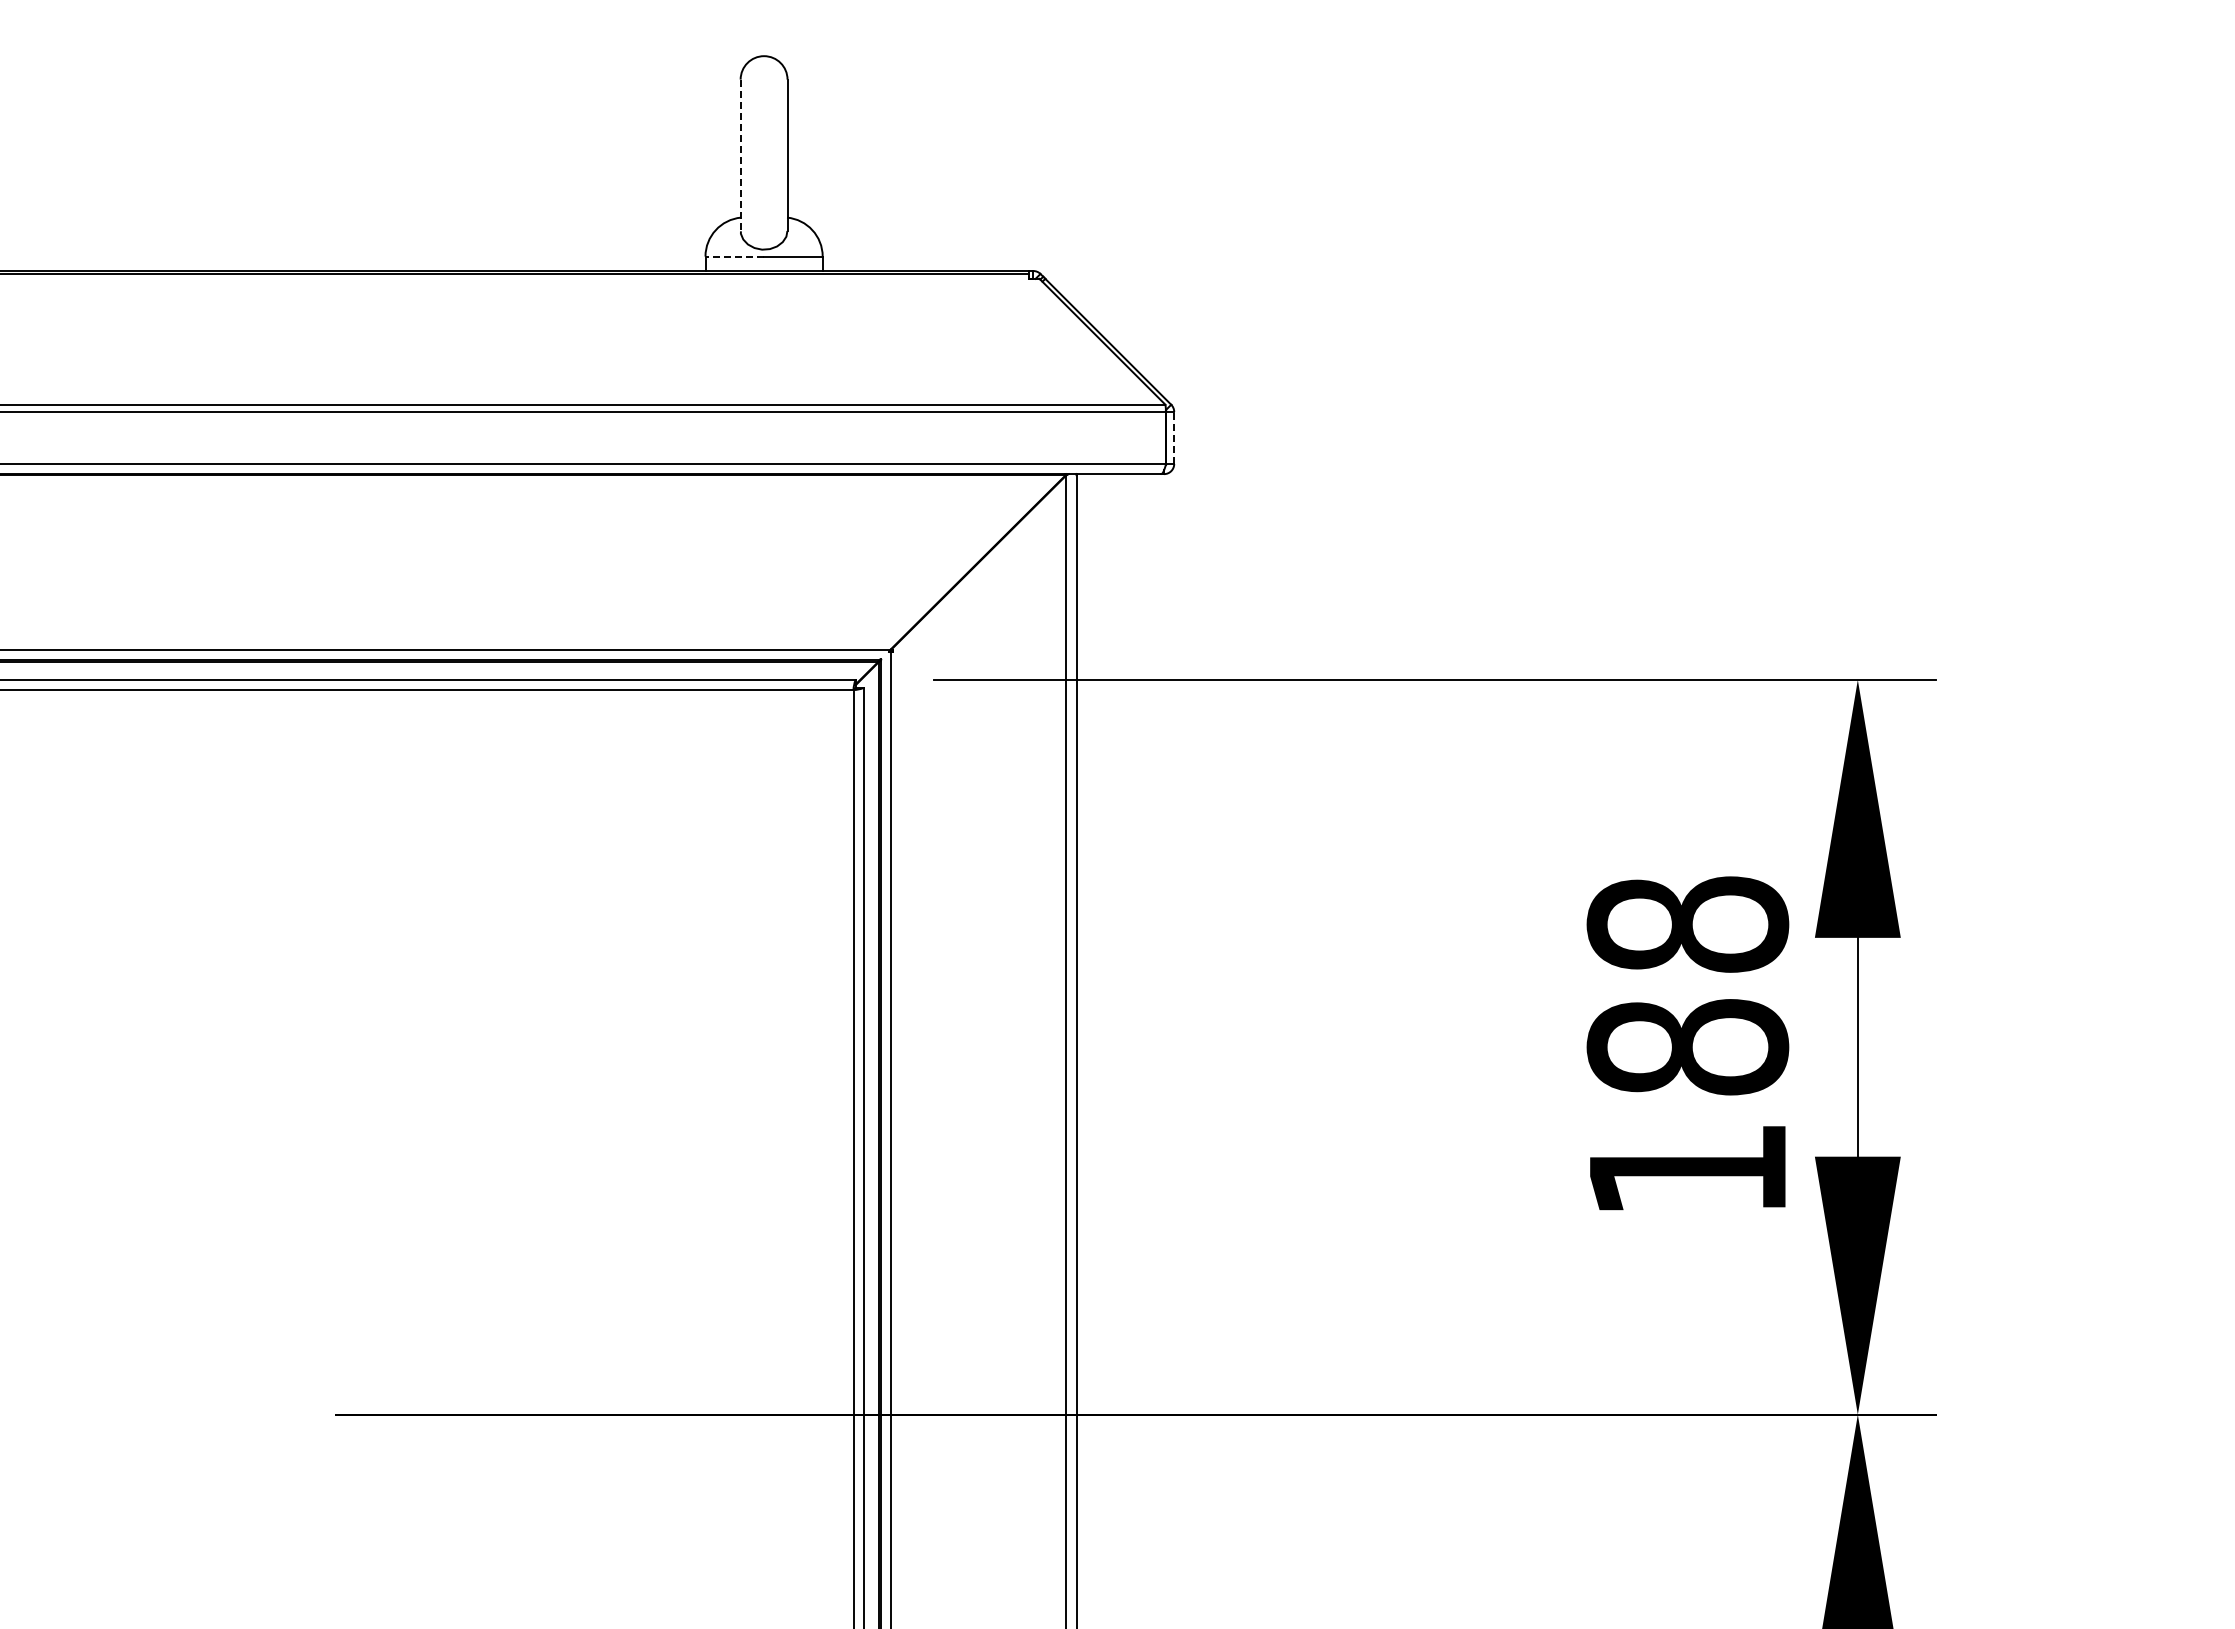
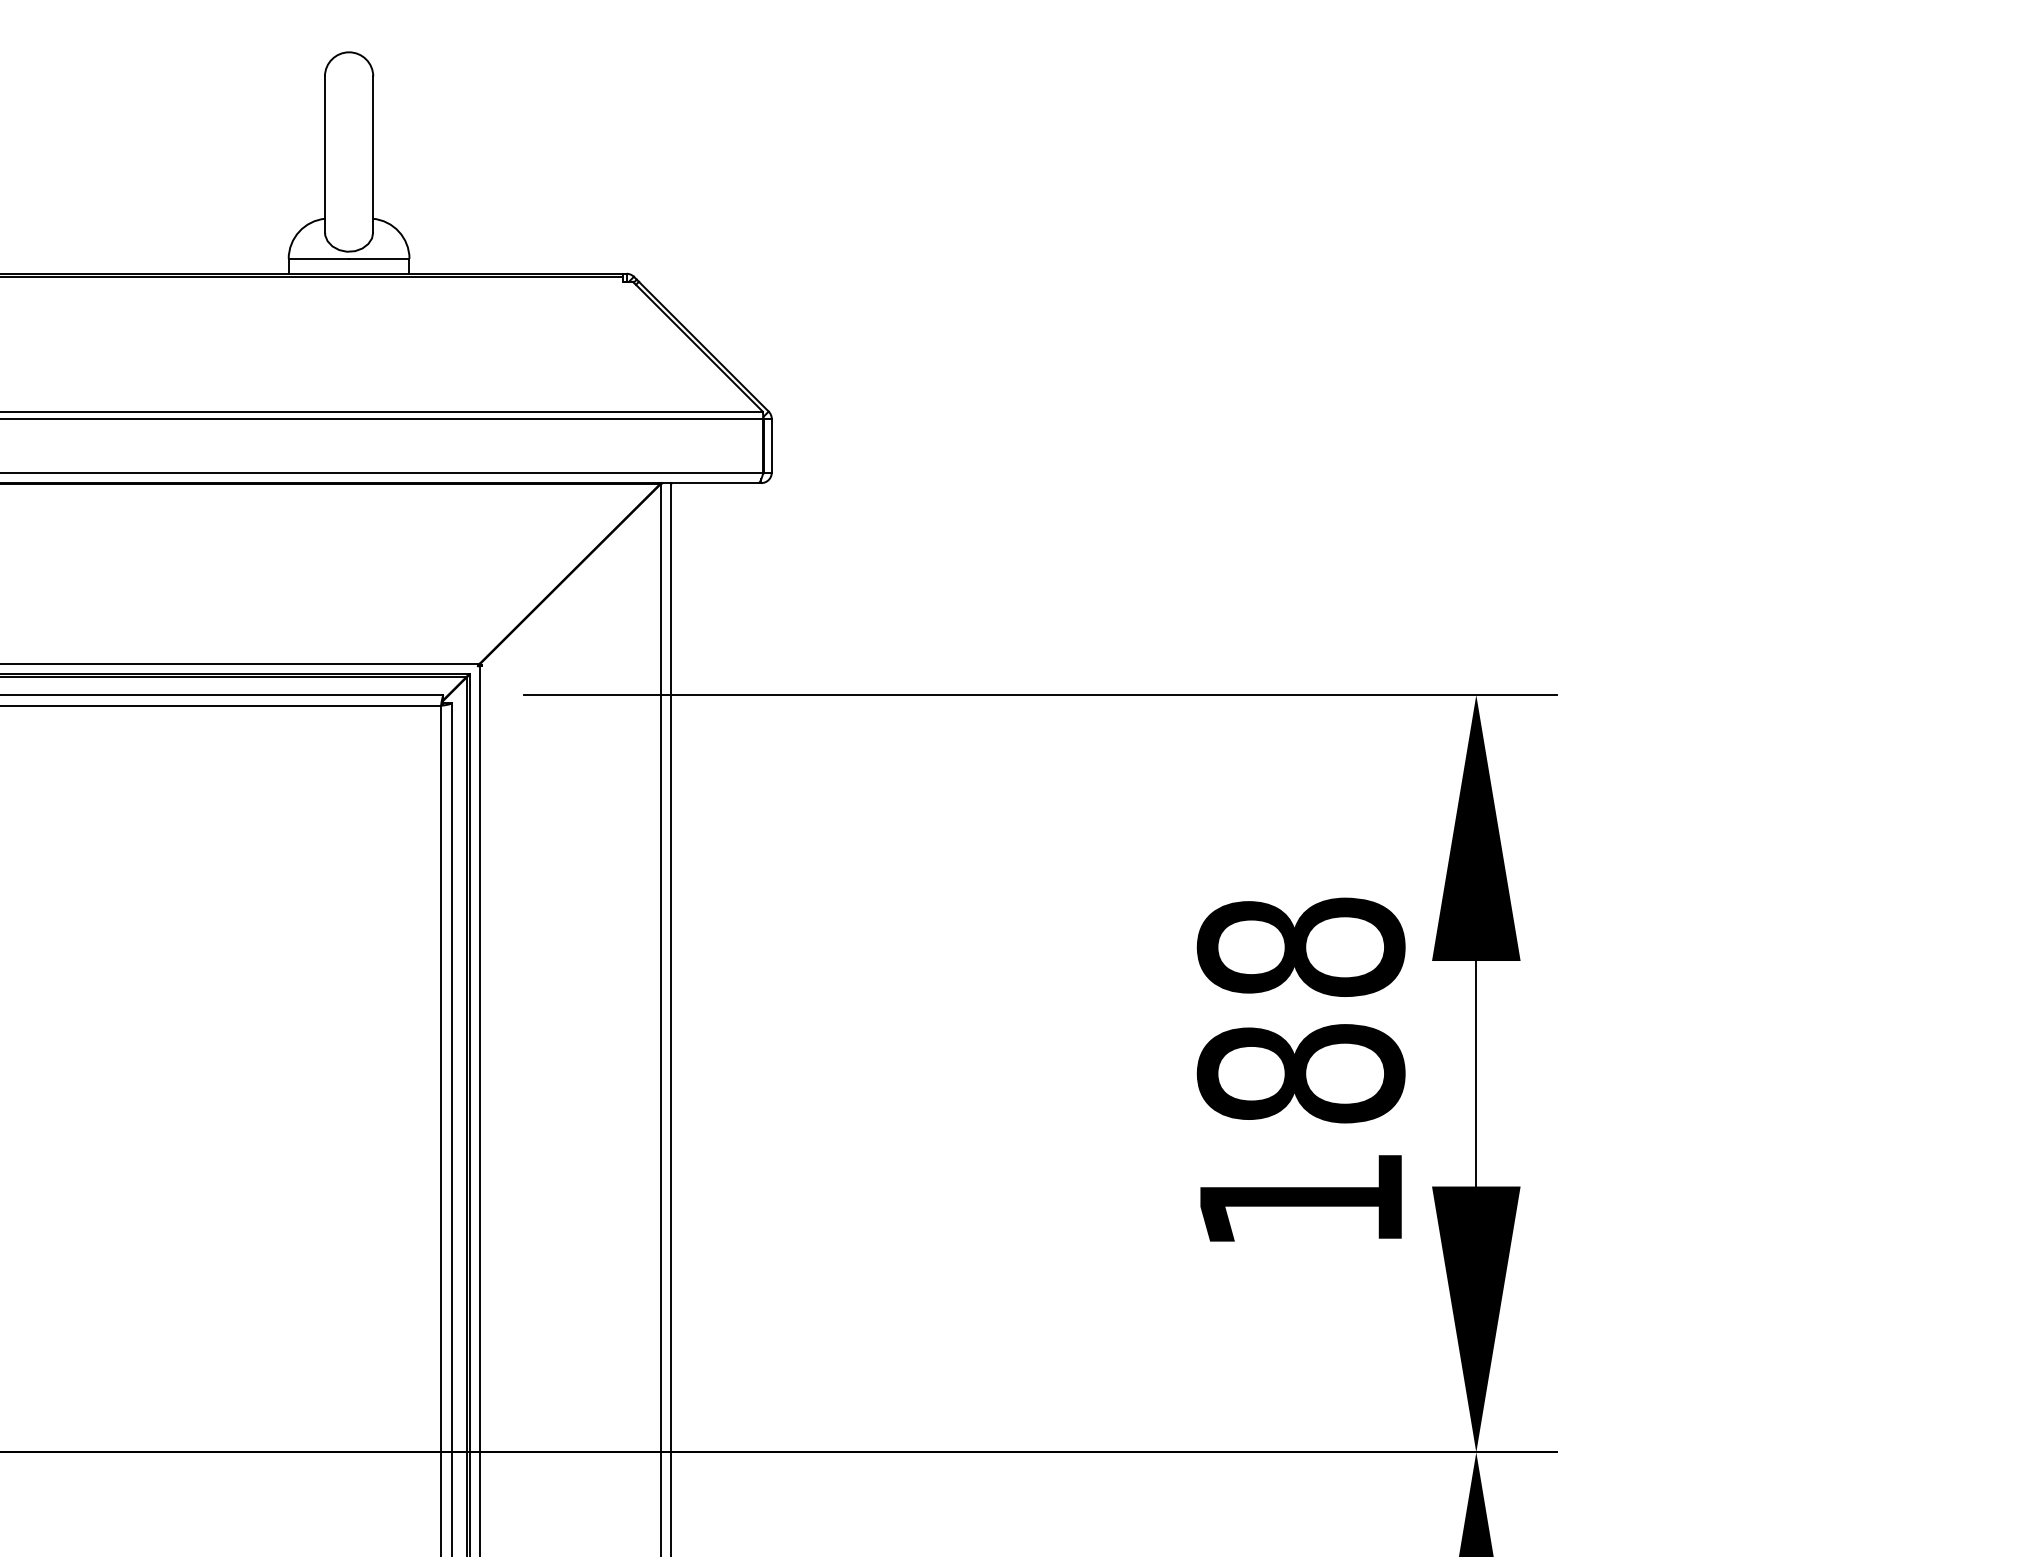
line: (740, 155) -> (324, 154), dashed -> solid
line: (734, 256) -> (318, 258), dashed -> solid
line: (1174, 437) -> (772, 445), dashed -> solid

